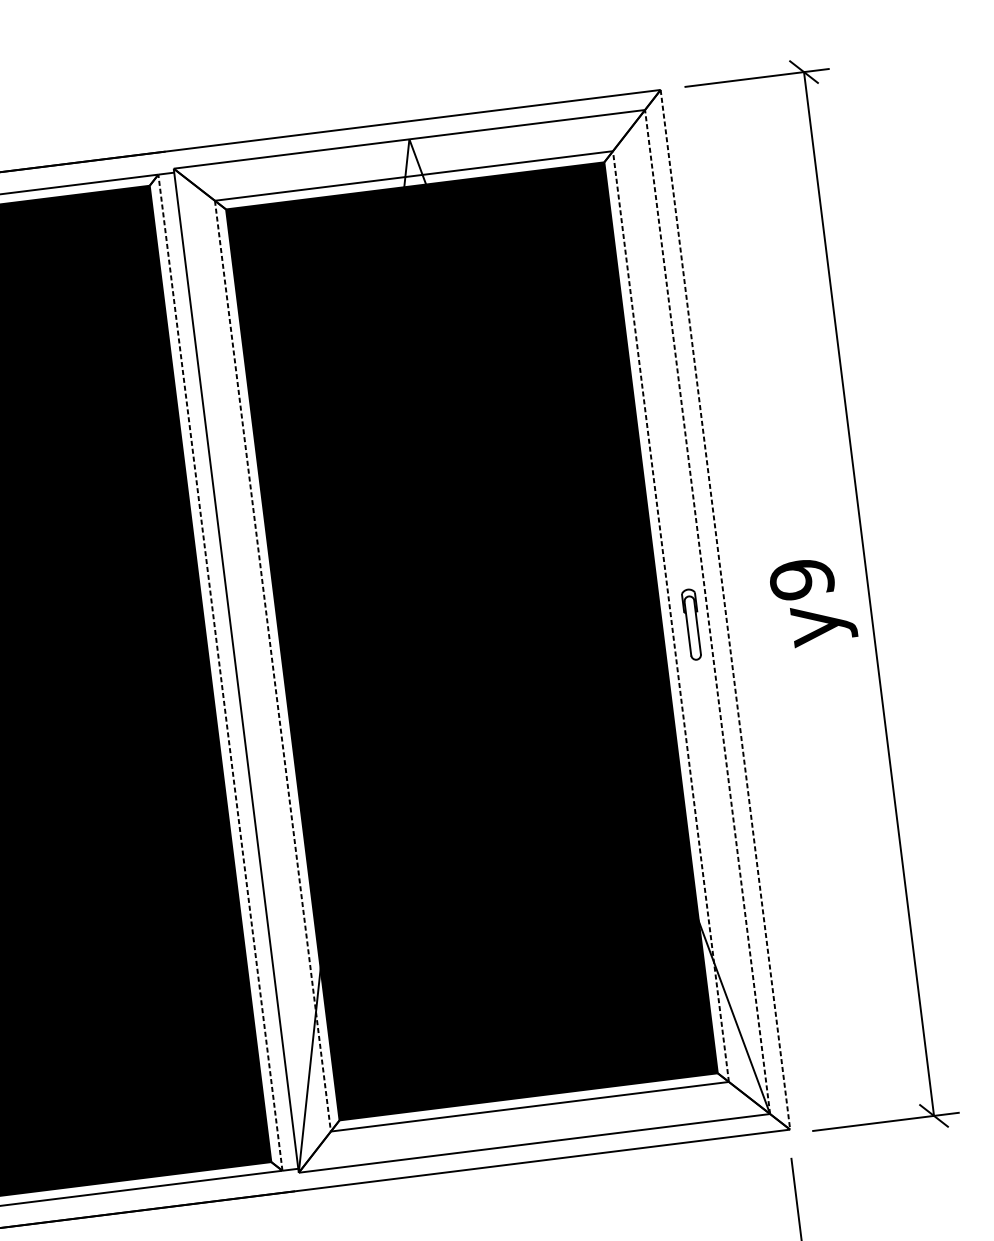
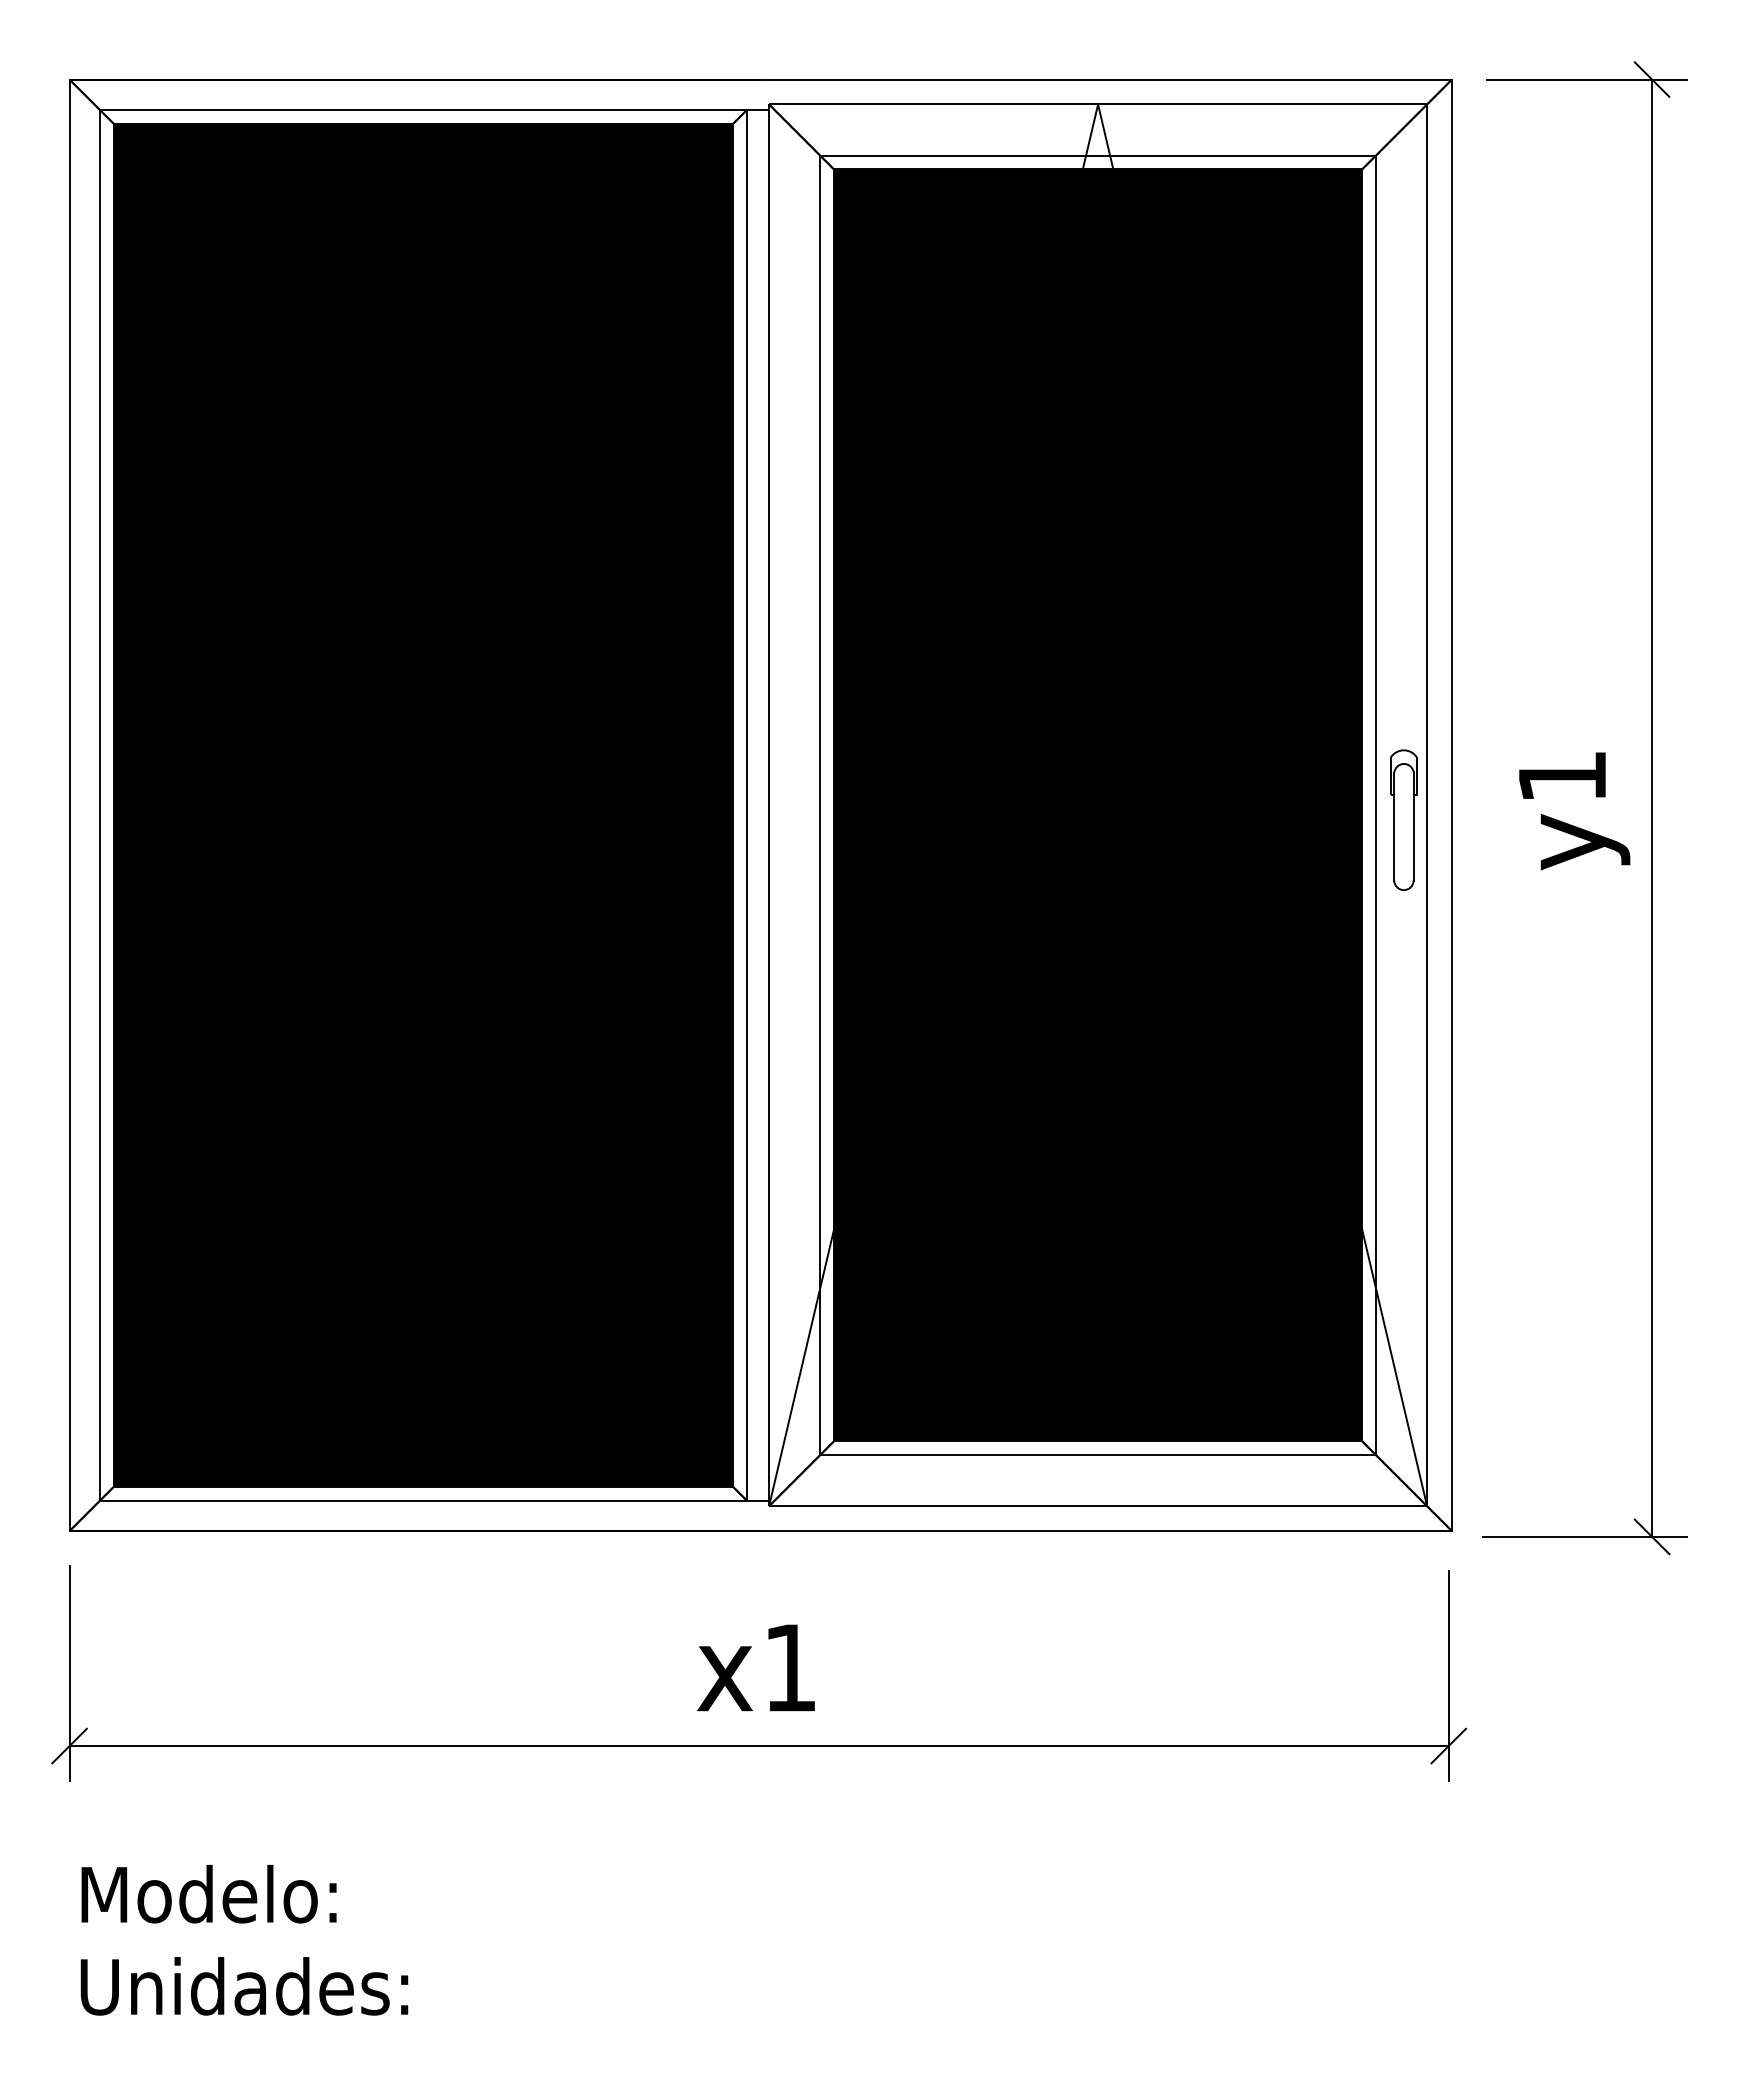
text: (802, 579) -> (1562, 776), y9 -> y1
line: (725, 609) -> (1451, 805), dashed -> solid
line: (707, 612) -> (1427, 805), dashed -> solid
line: (670, 616) -> (1375, 805), dashed -> solid
part: (691, 624) -> (1403, 819), size x1.43
line: (273, 666) -> (820, 805), dashed -> solid
line: (220, 672) -> (746, 804), dashed -> solid

